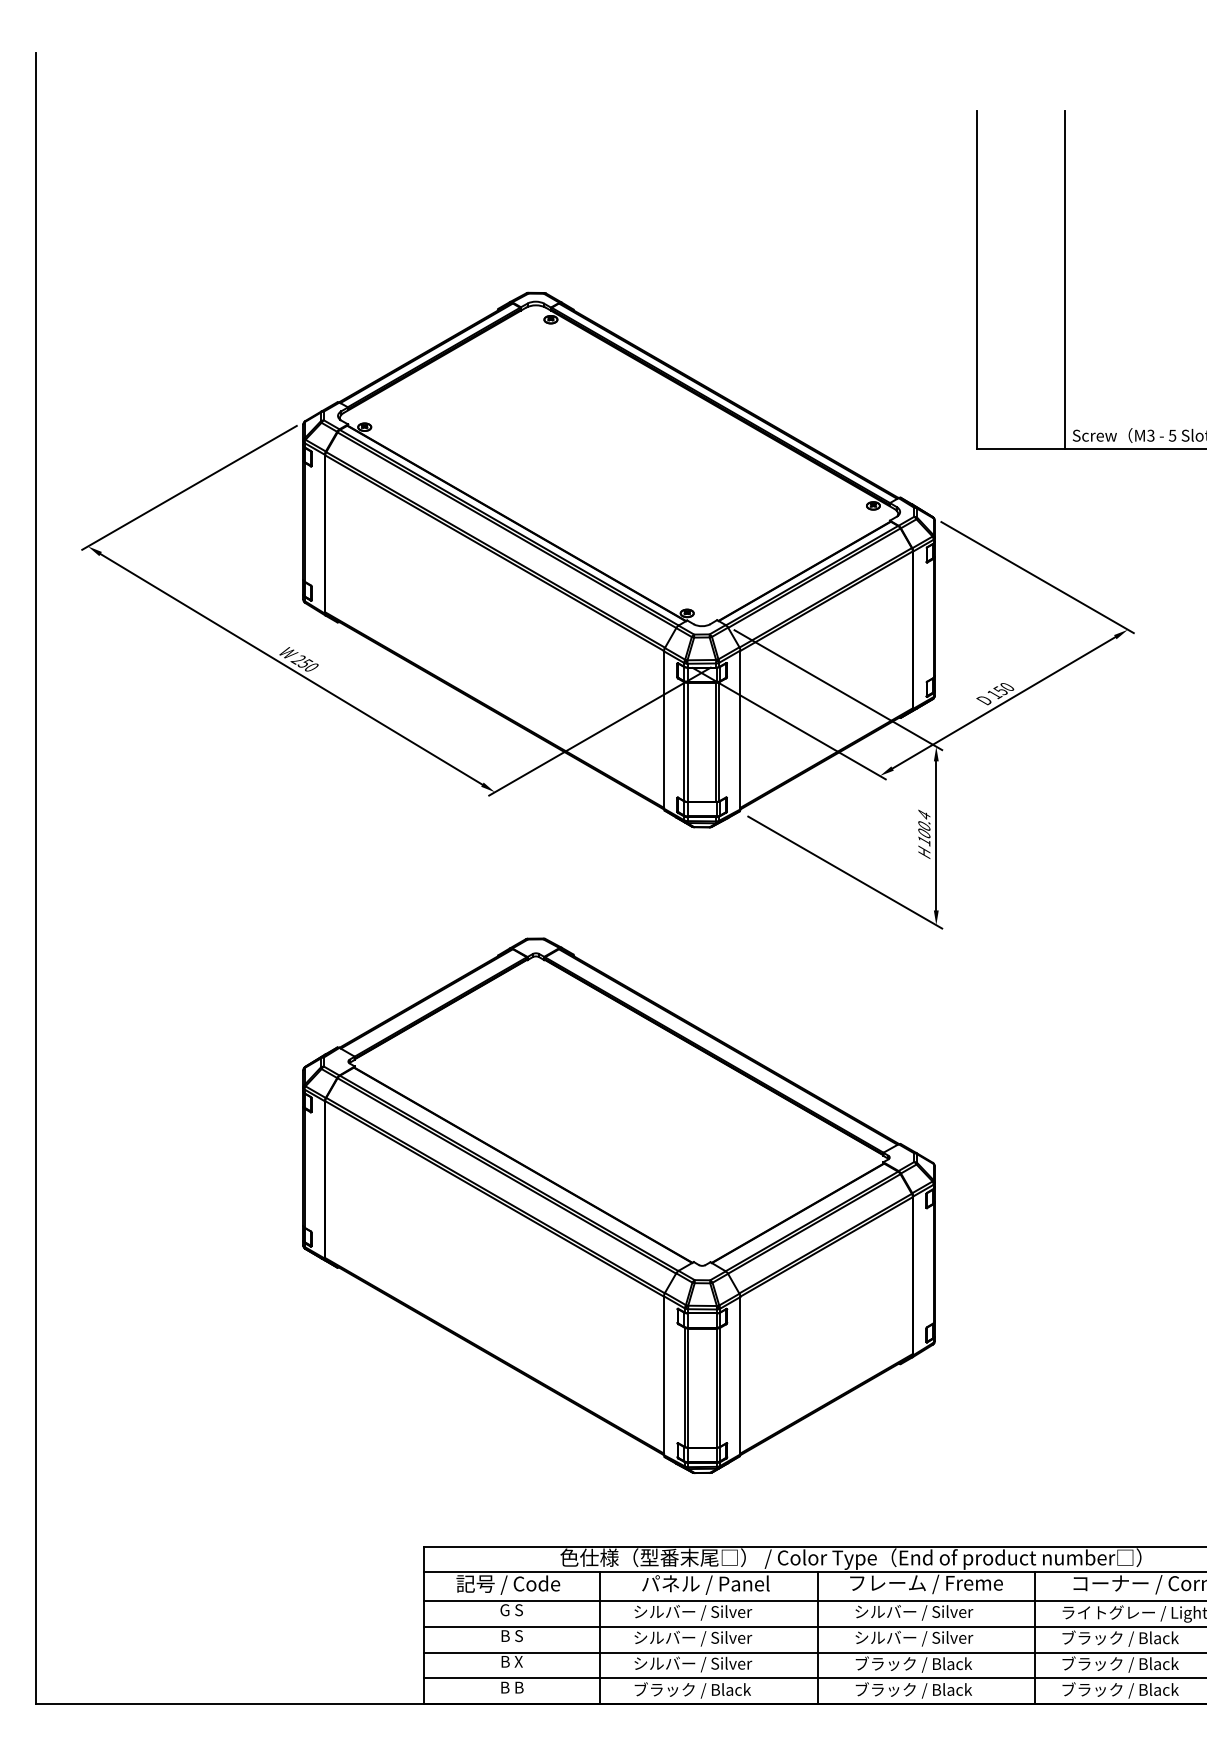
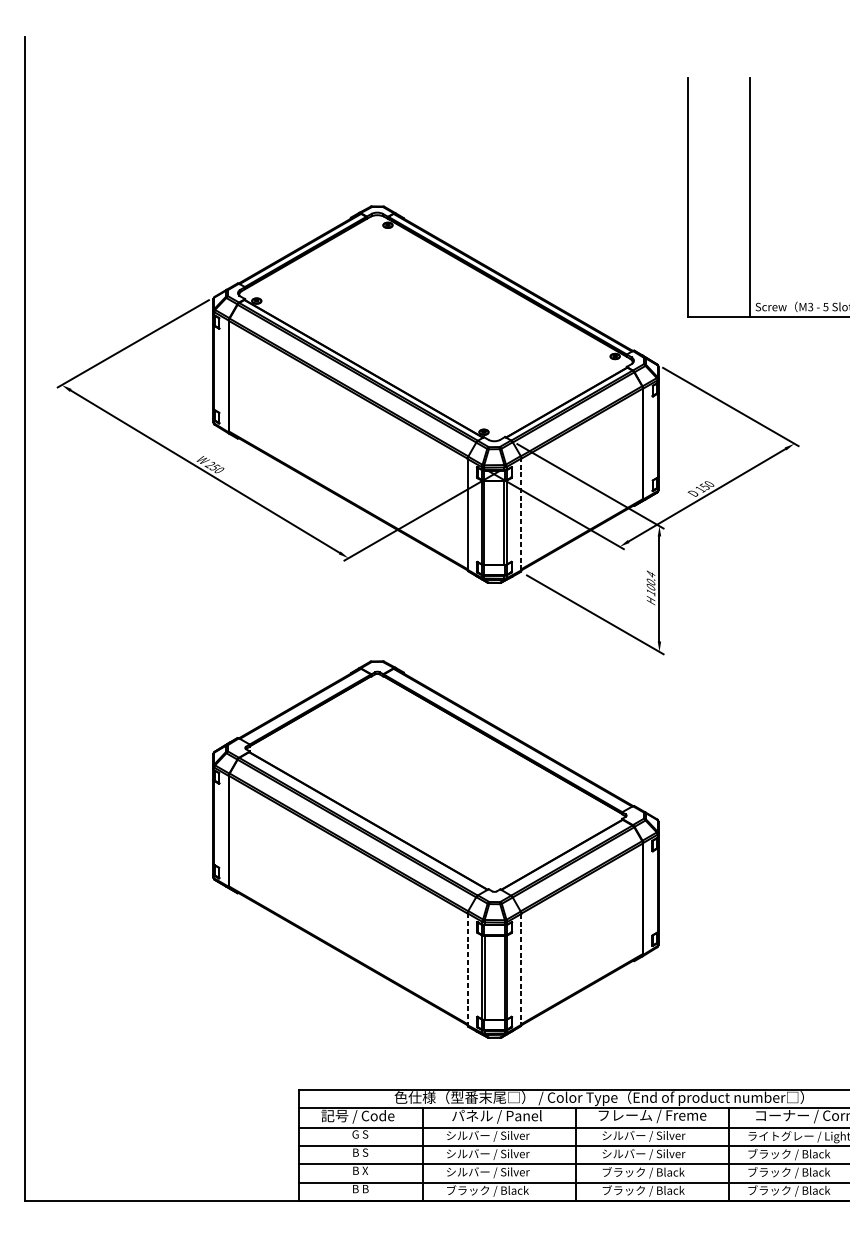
line: (740, 729) -> (521, 514), solid -> dashed
line: (740, 1375) -> (521, 969), solid -> dashed
line: (663, 1376) -> (467, 969), solid -> dashed

